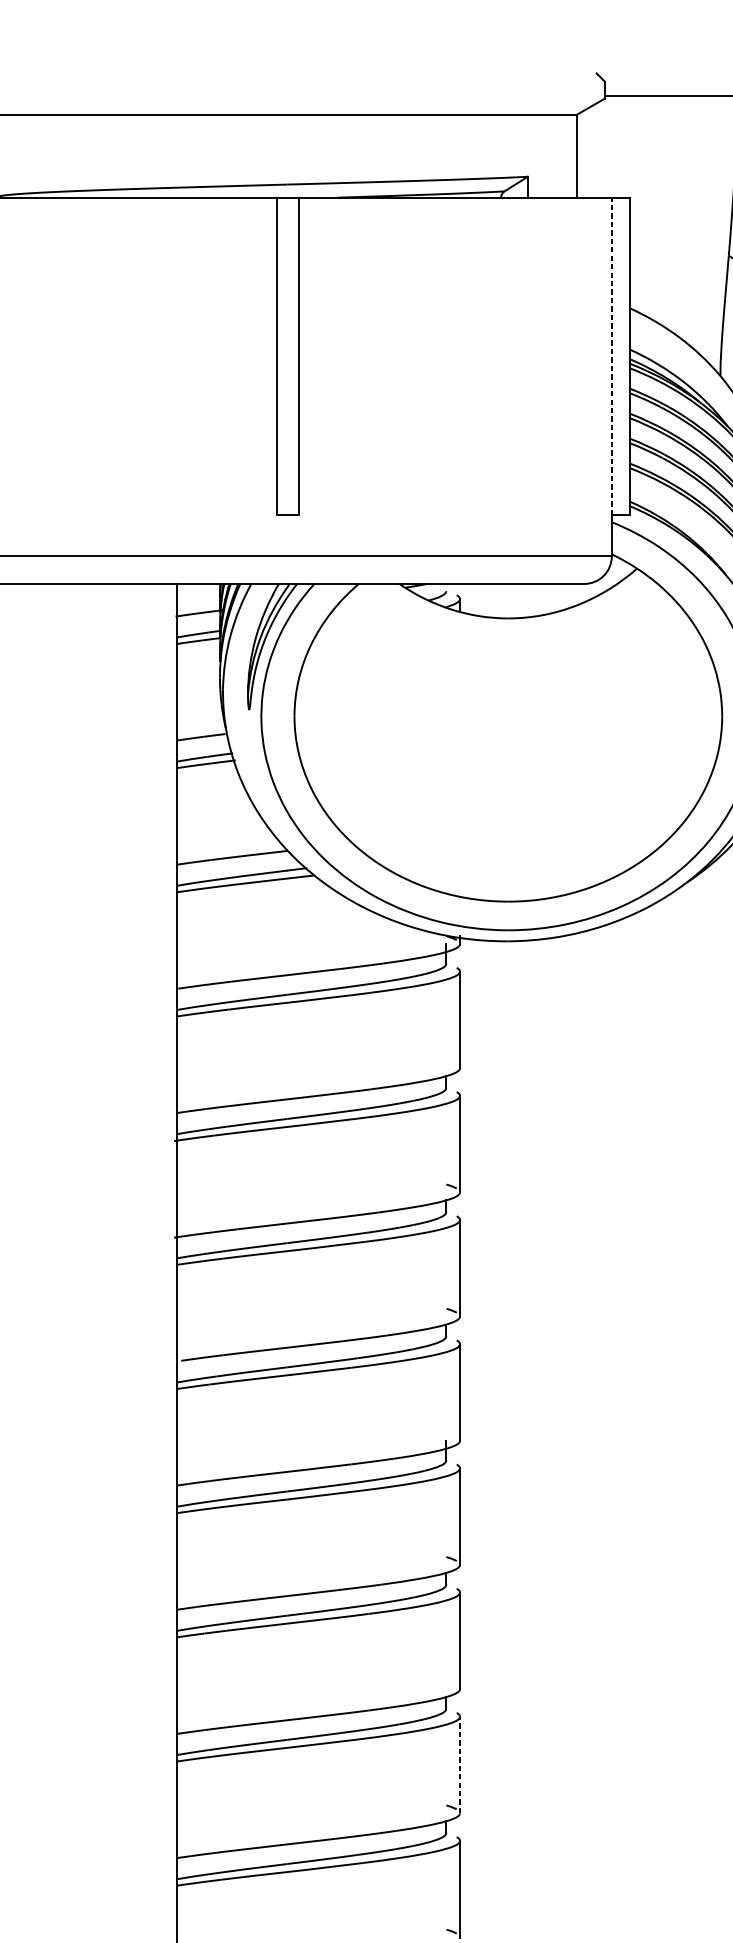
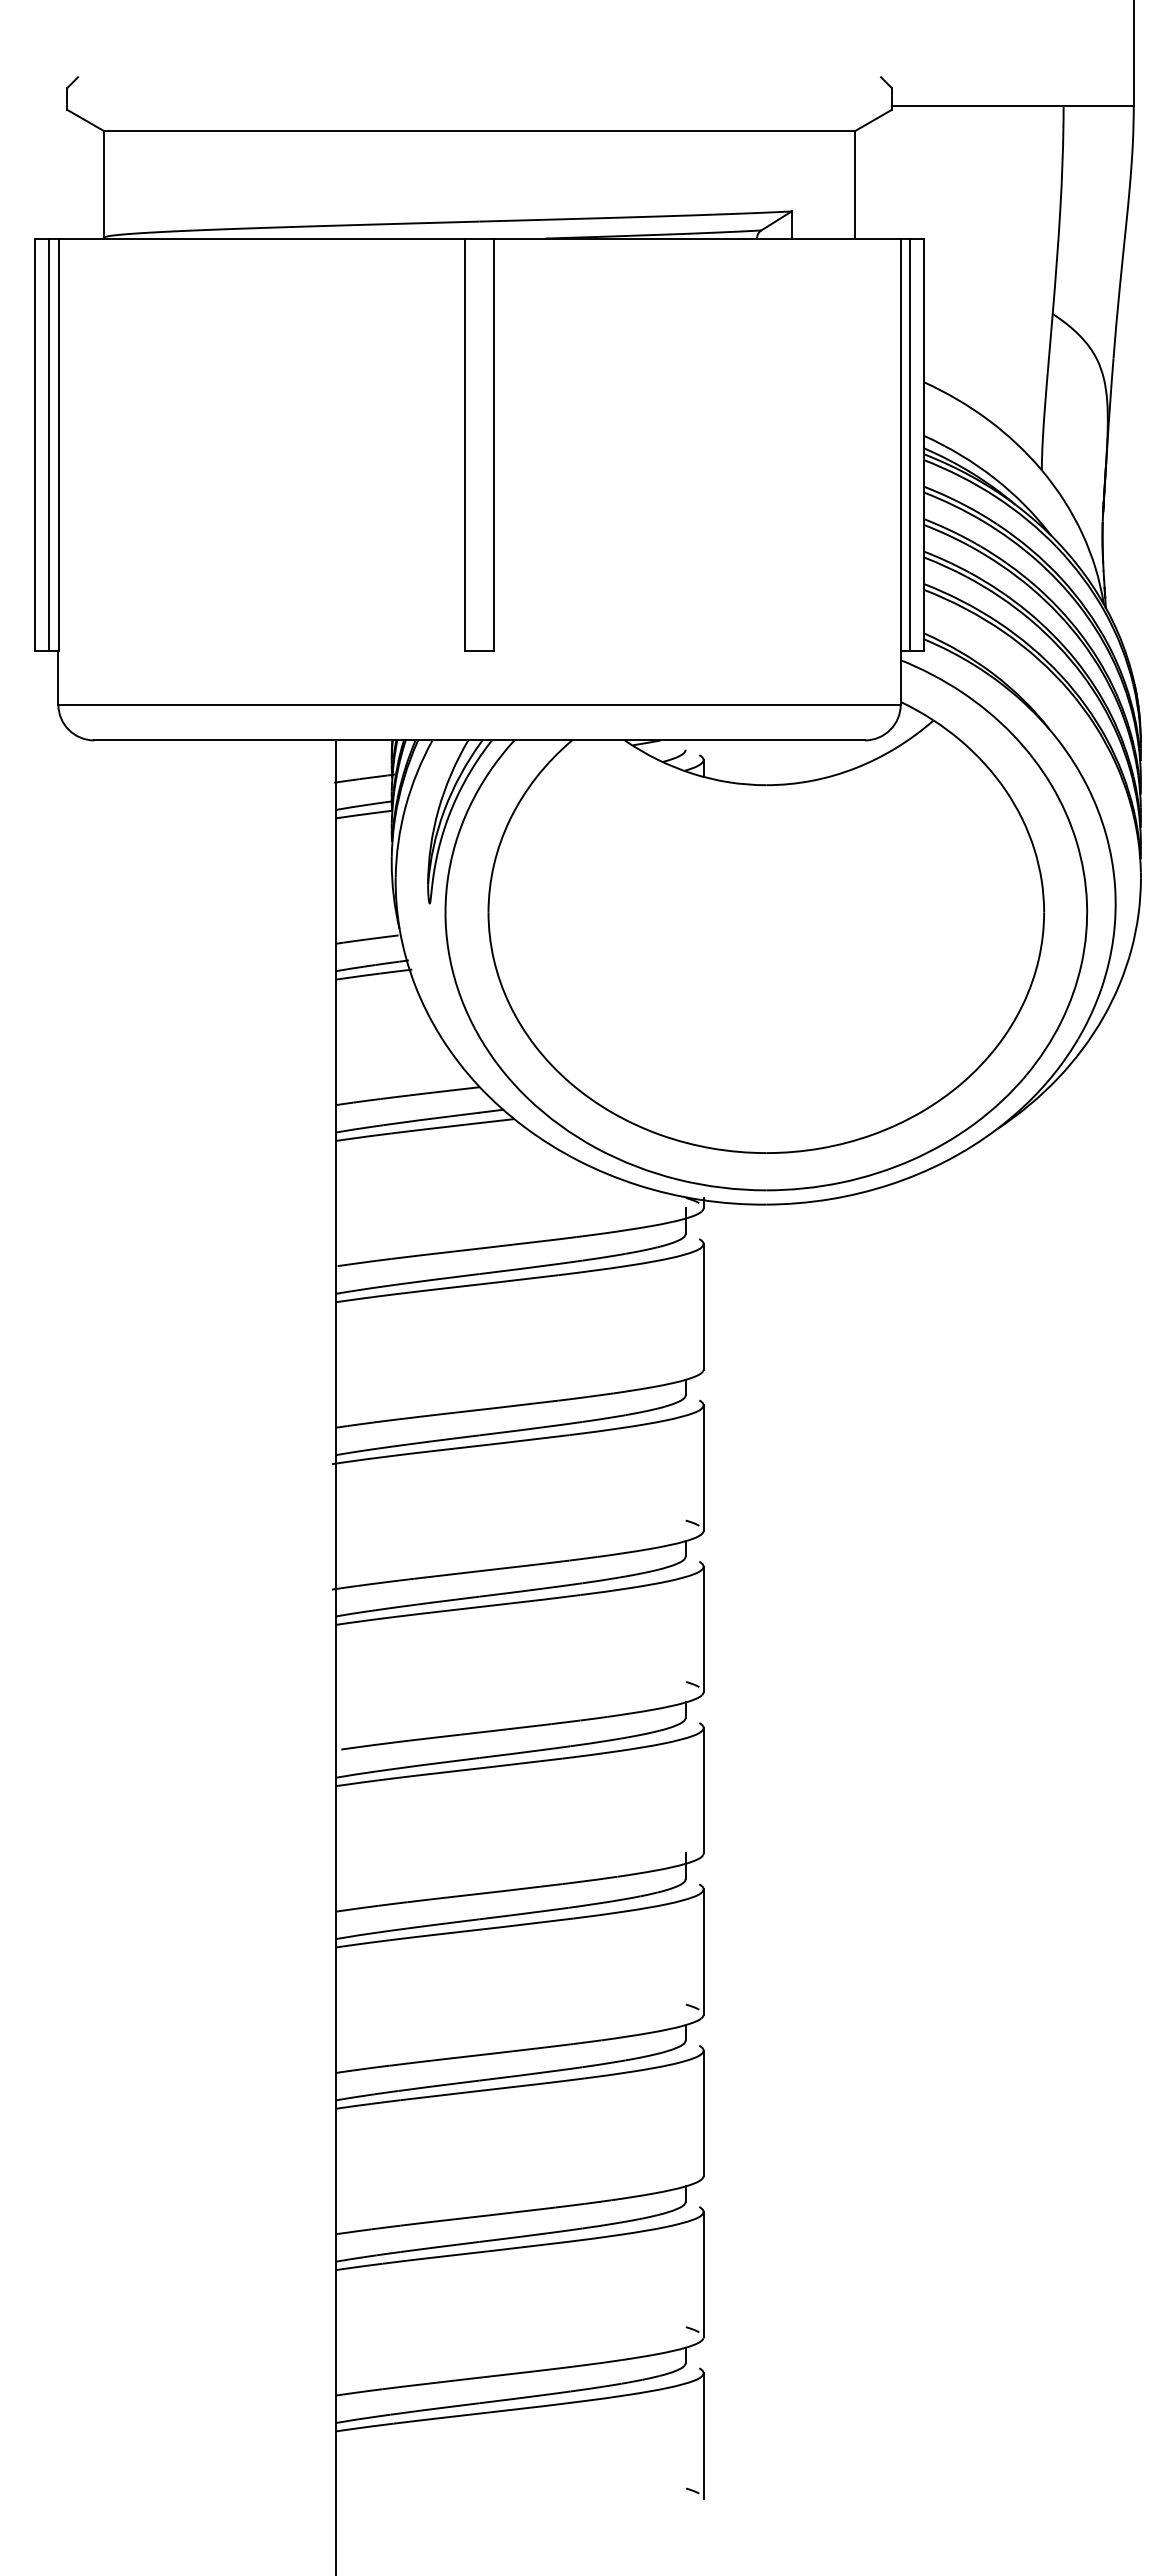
line: (611, 356) -> (900, 444), dashed -> solid
line: (618, 356) -> (909, 444), added
line: (459, 1764) -> (703, 2274), dashed -> solid

